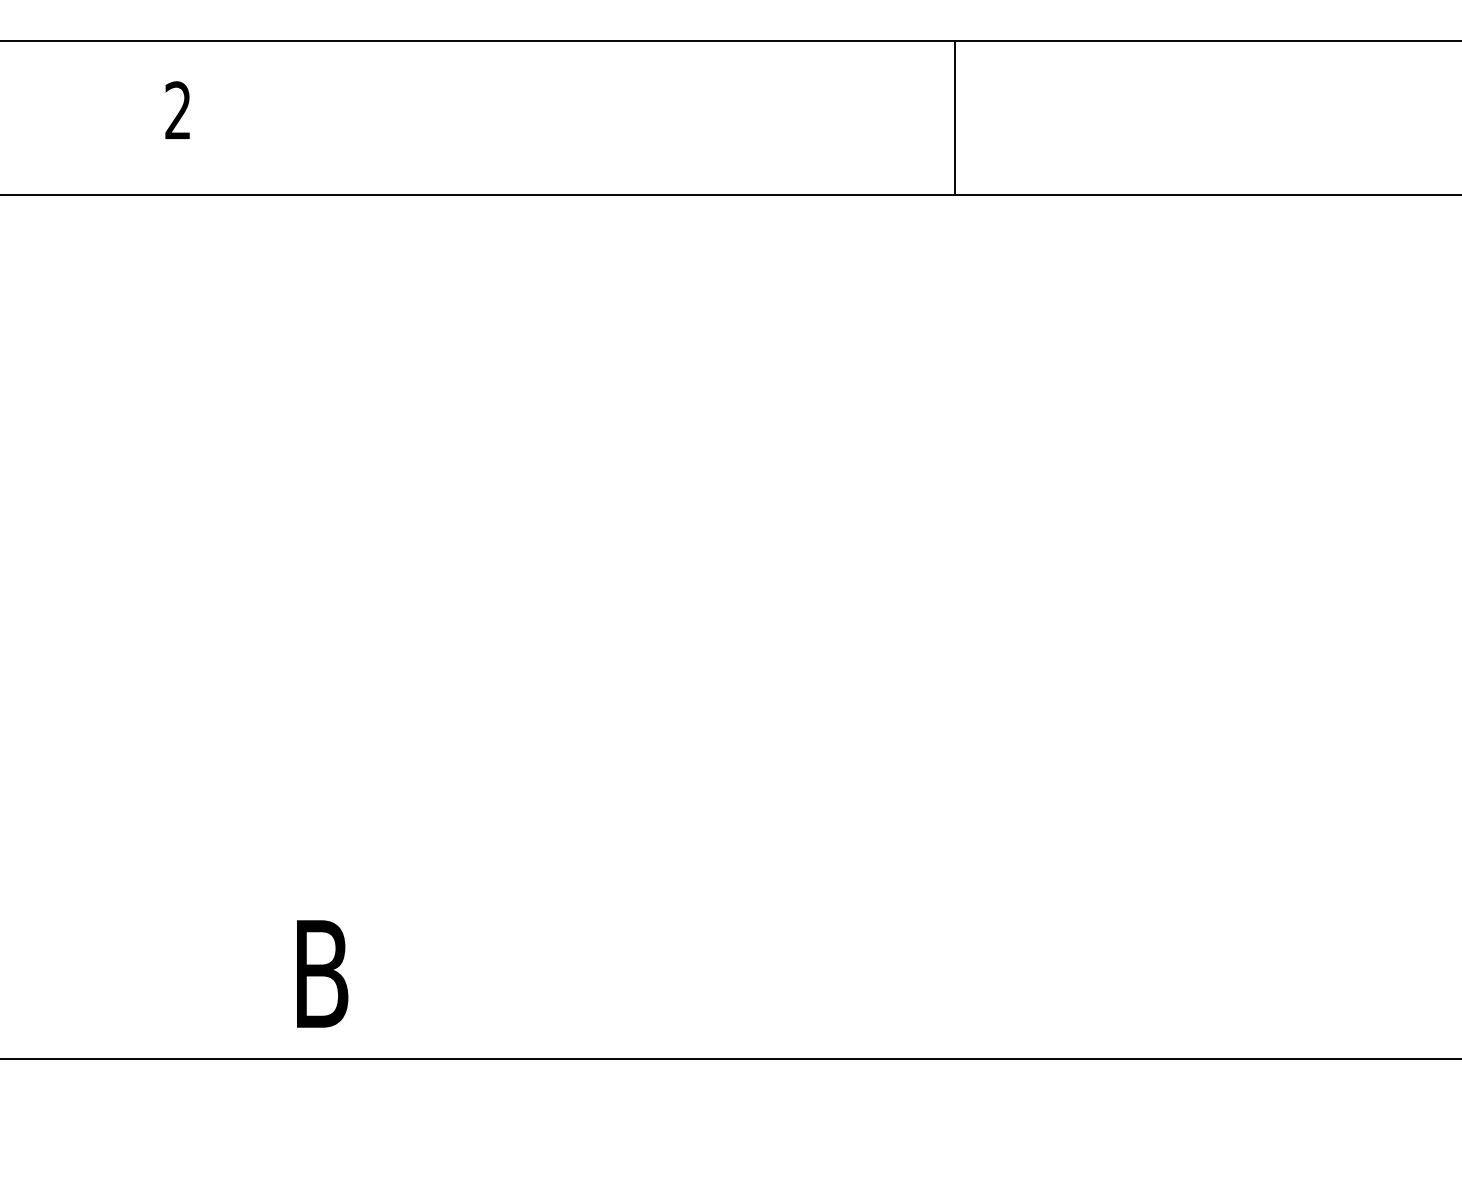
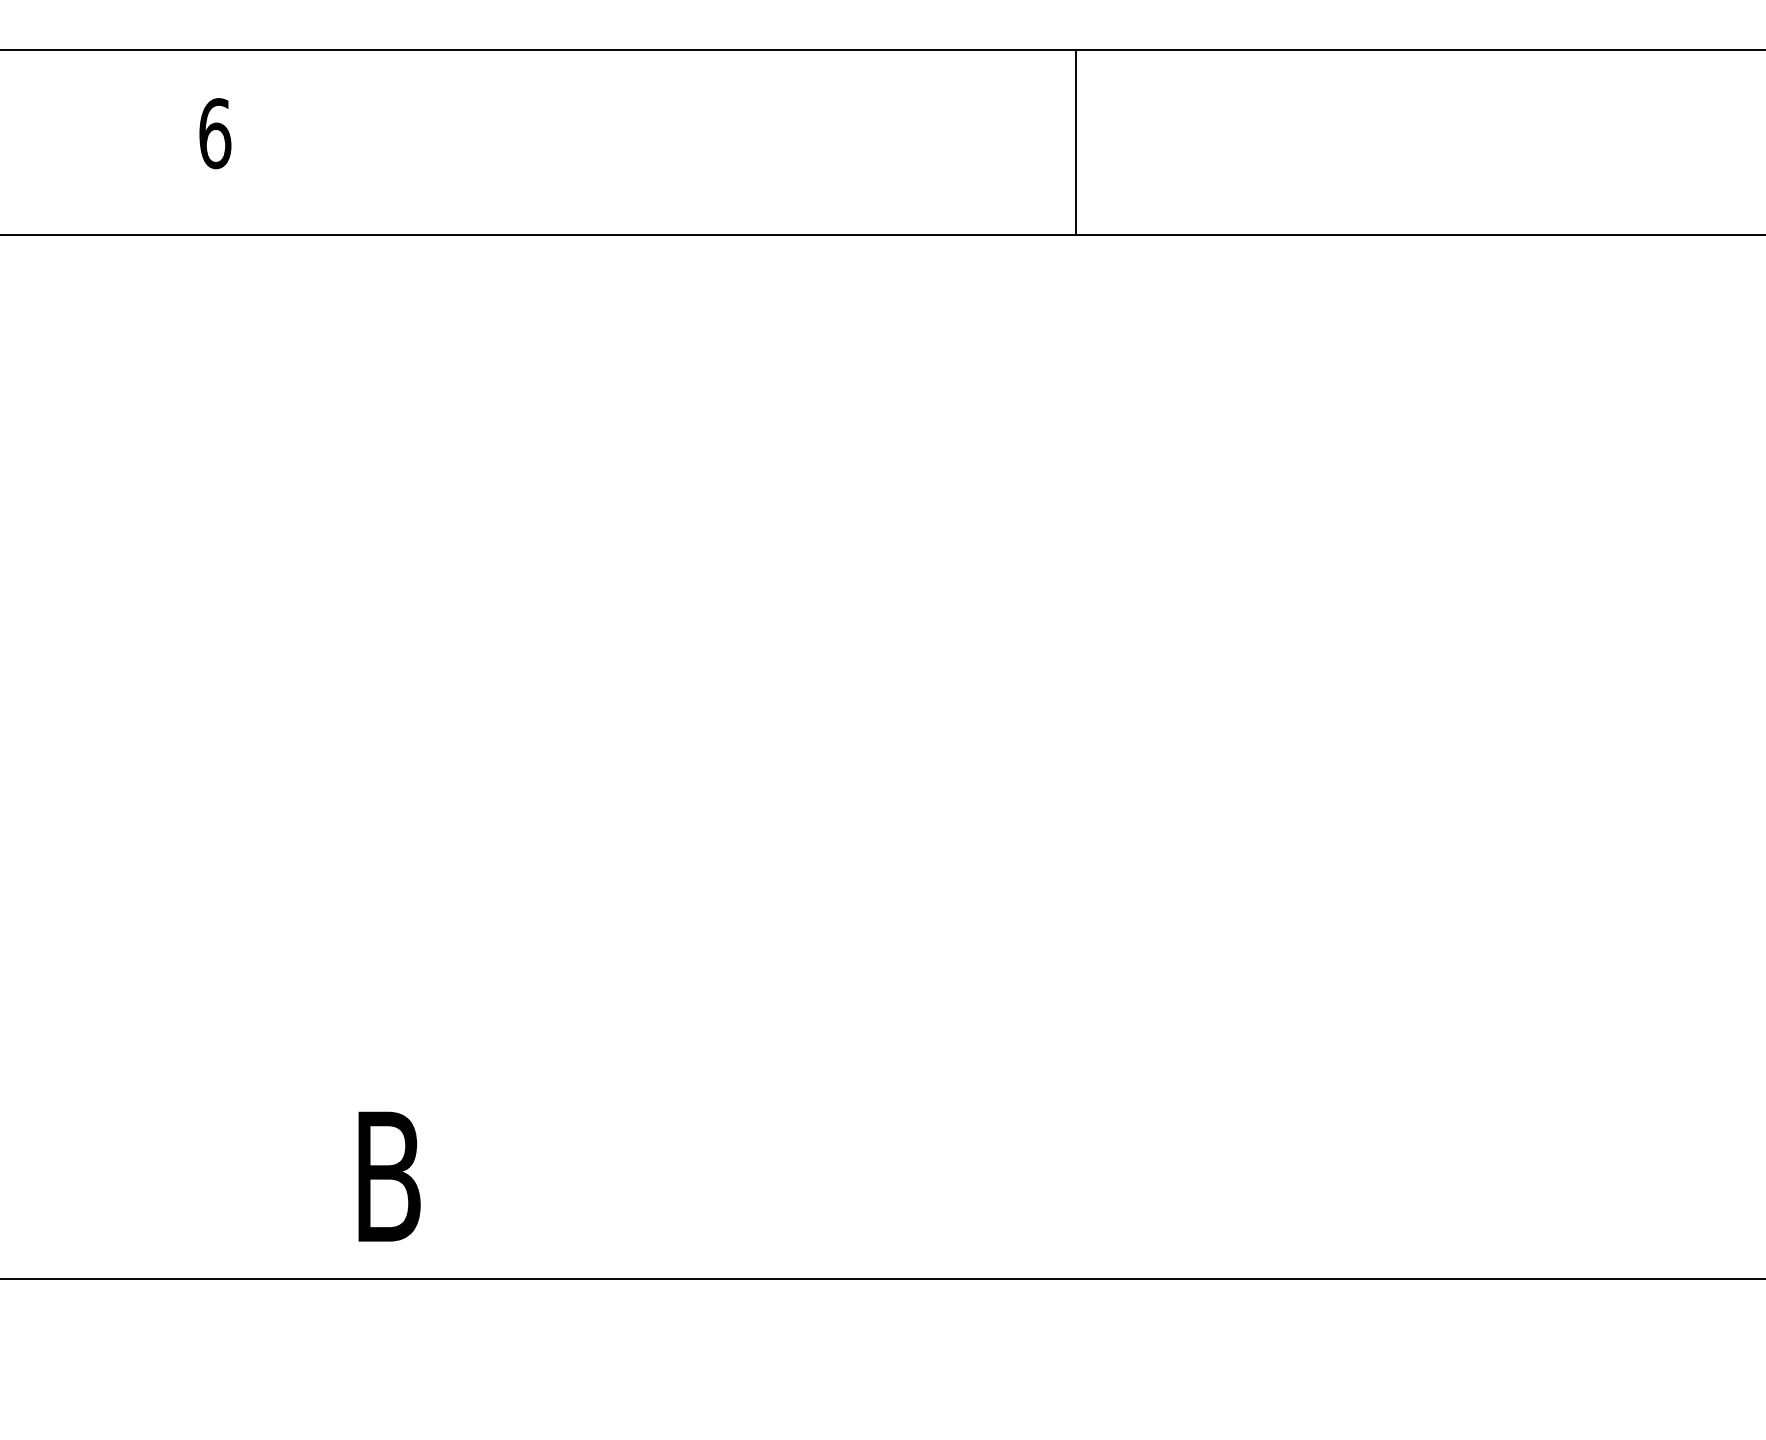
text: (178, 110) -> (215, 133), 2 -> 6
line: (954, 118) -> (1076, 142), moved

